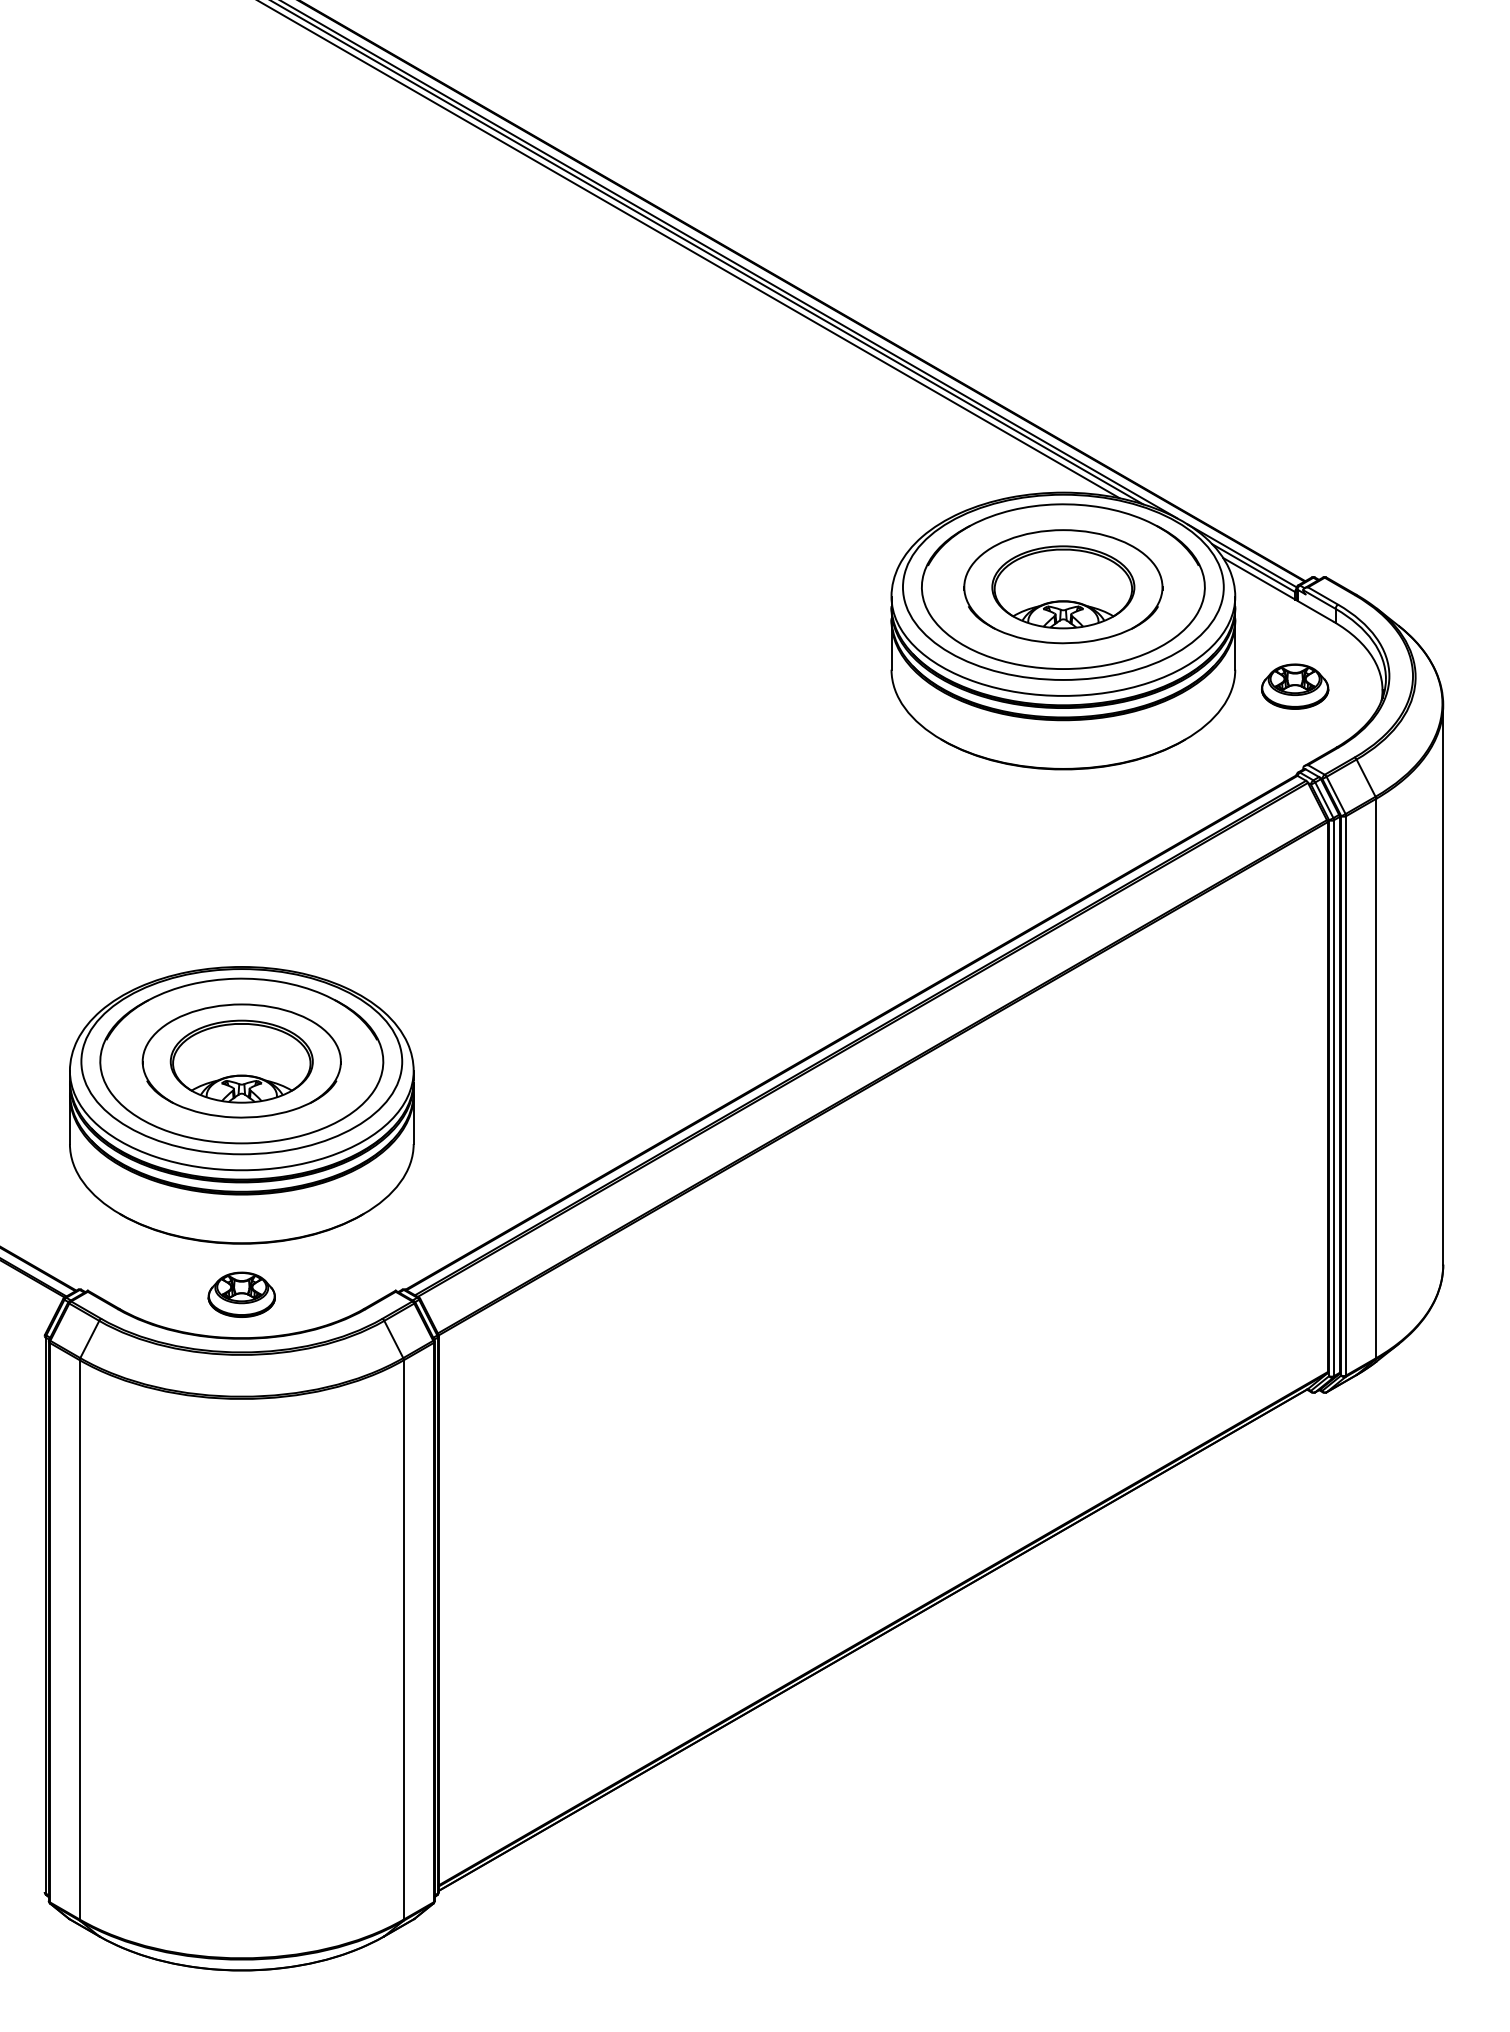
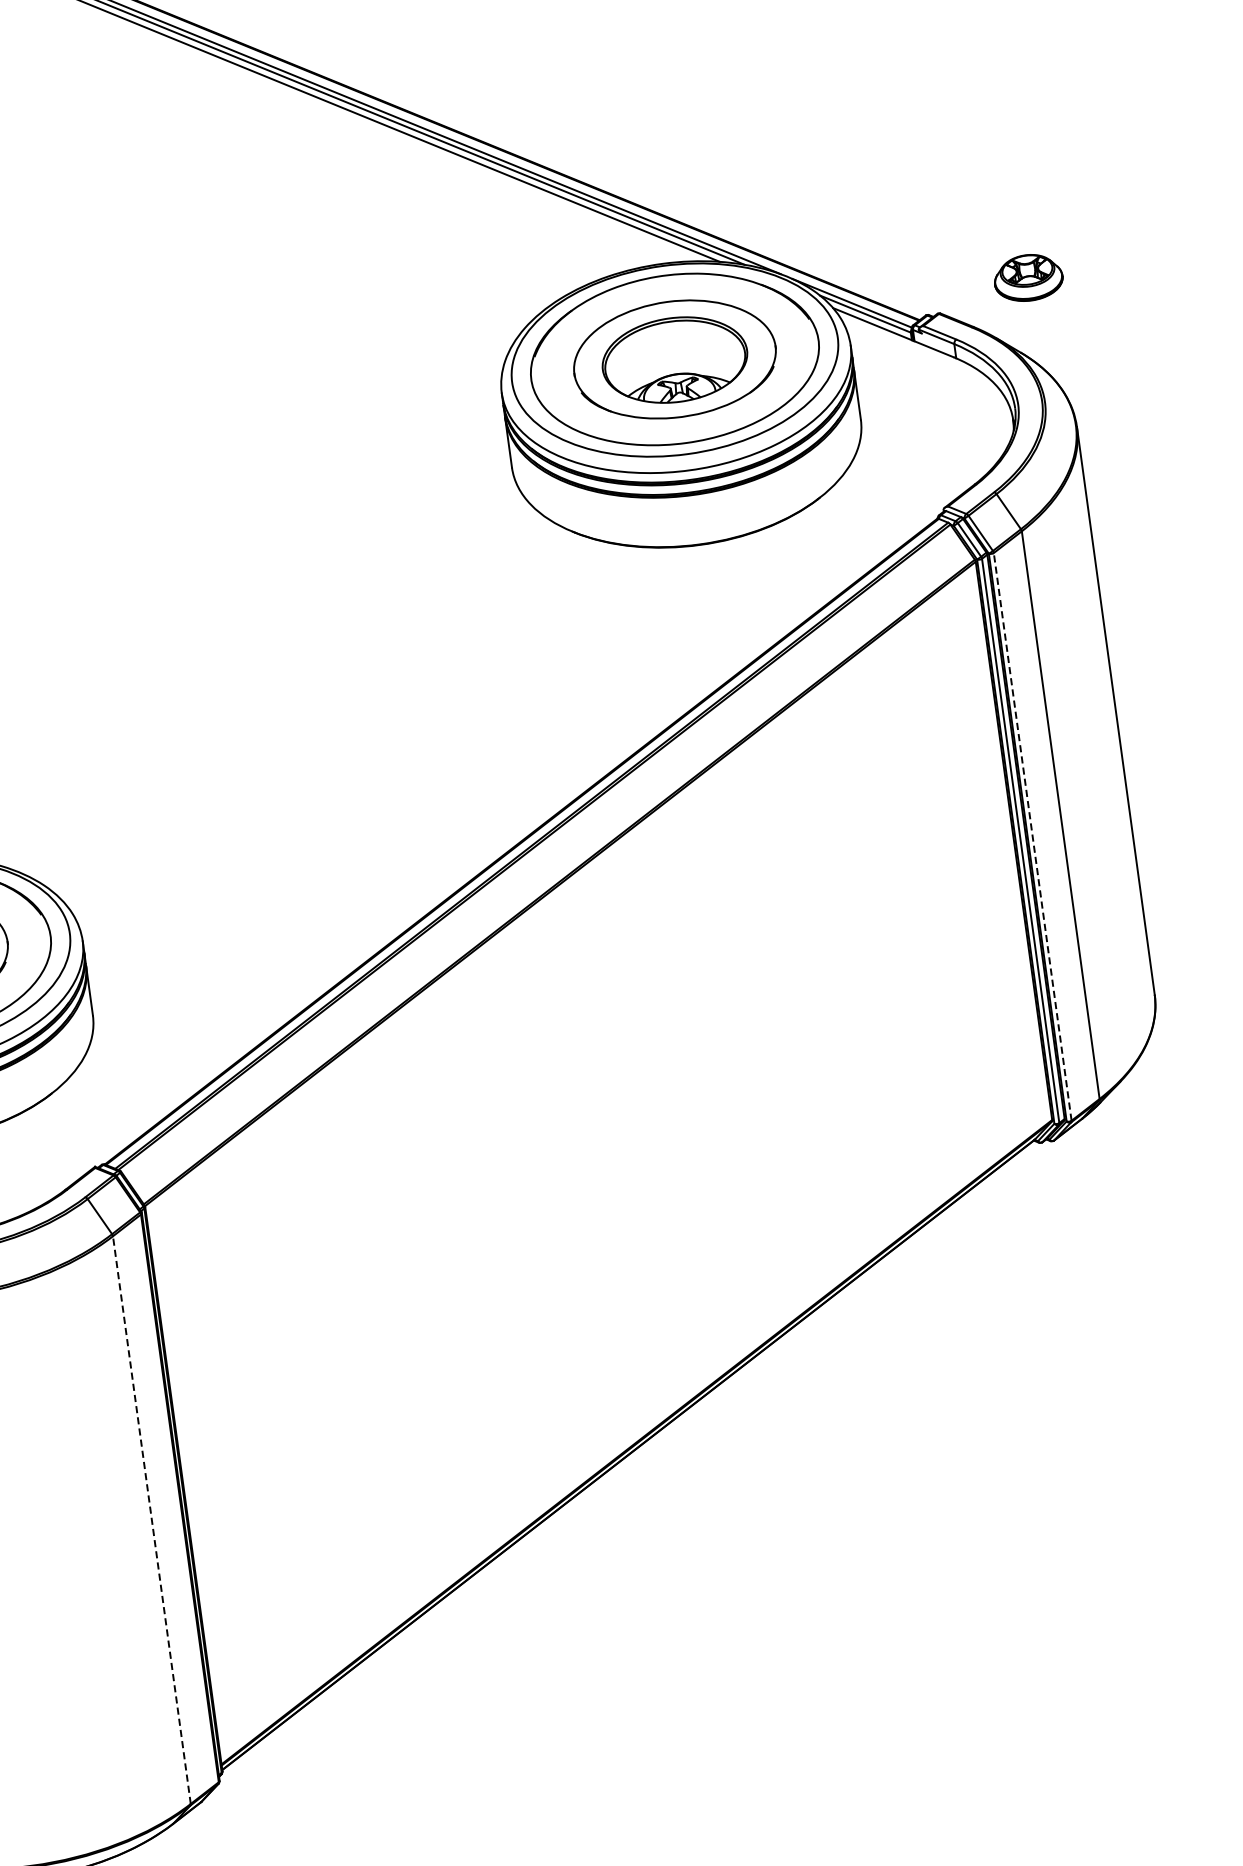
part: (1295, 686) -> (1028, 277), moved
line: (1346, 1095) -> (1033, 836), solid -> dashed
line: (403, 1639) -> (151, 1519), solid -> dashed

